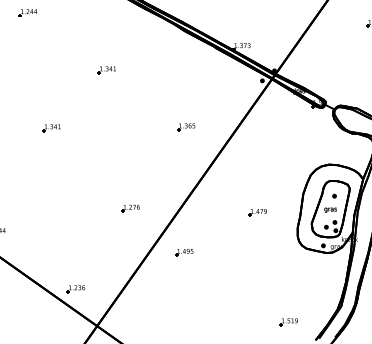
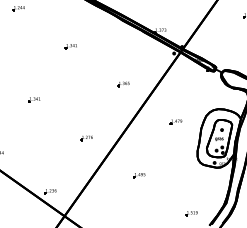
part: (51, 127) -> (34, 99), moved
part: (256, 211) -> (175, 121), moved
part: (184, 252) -> (139, 175), moved

